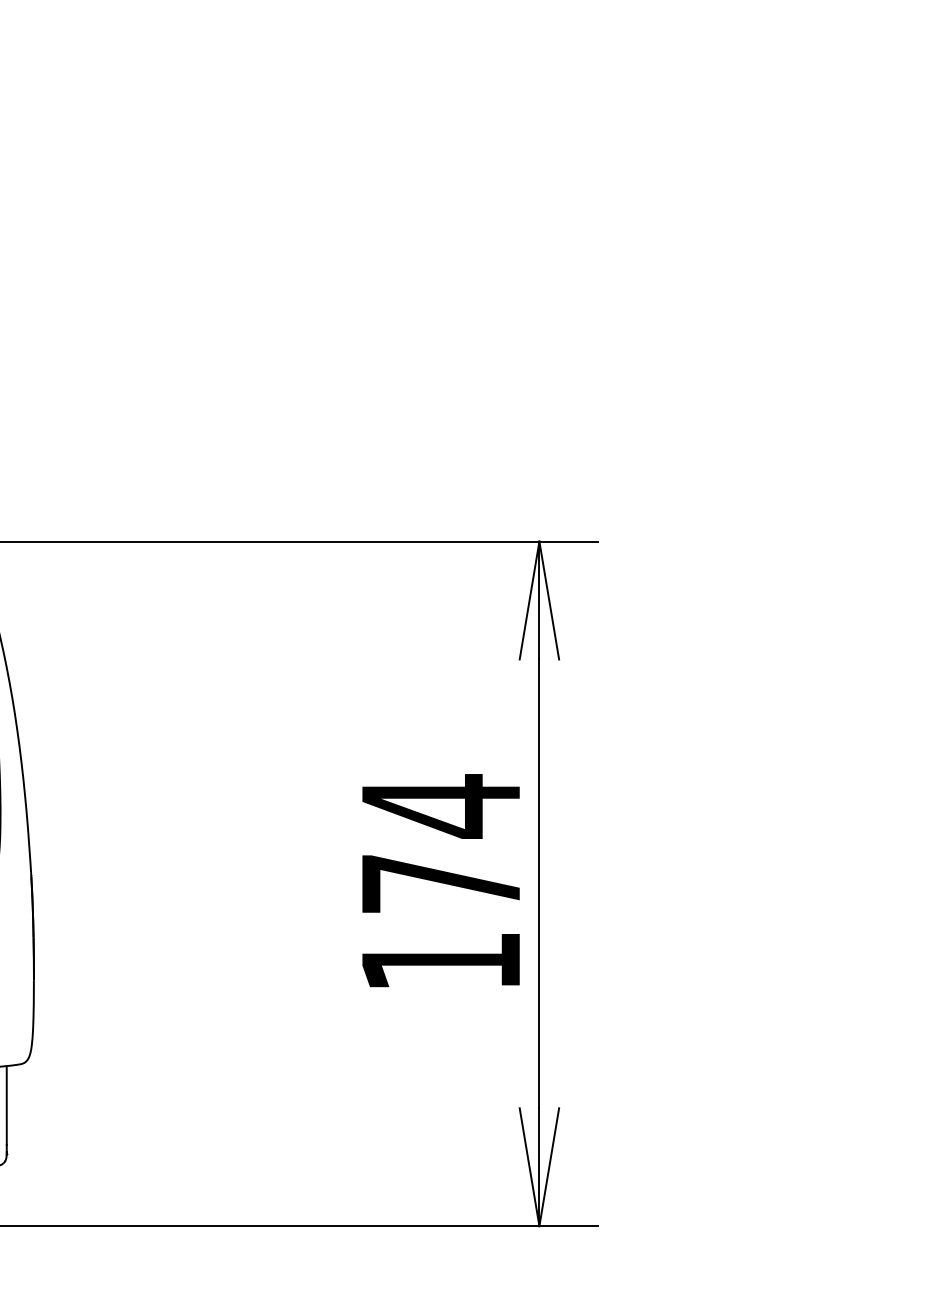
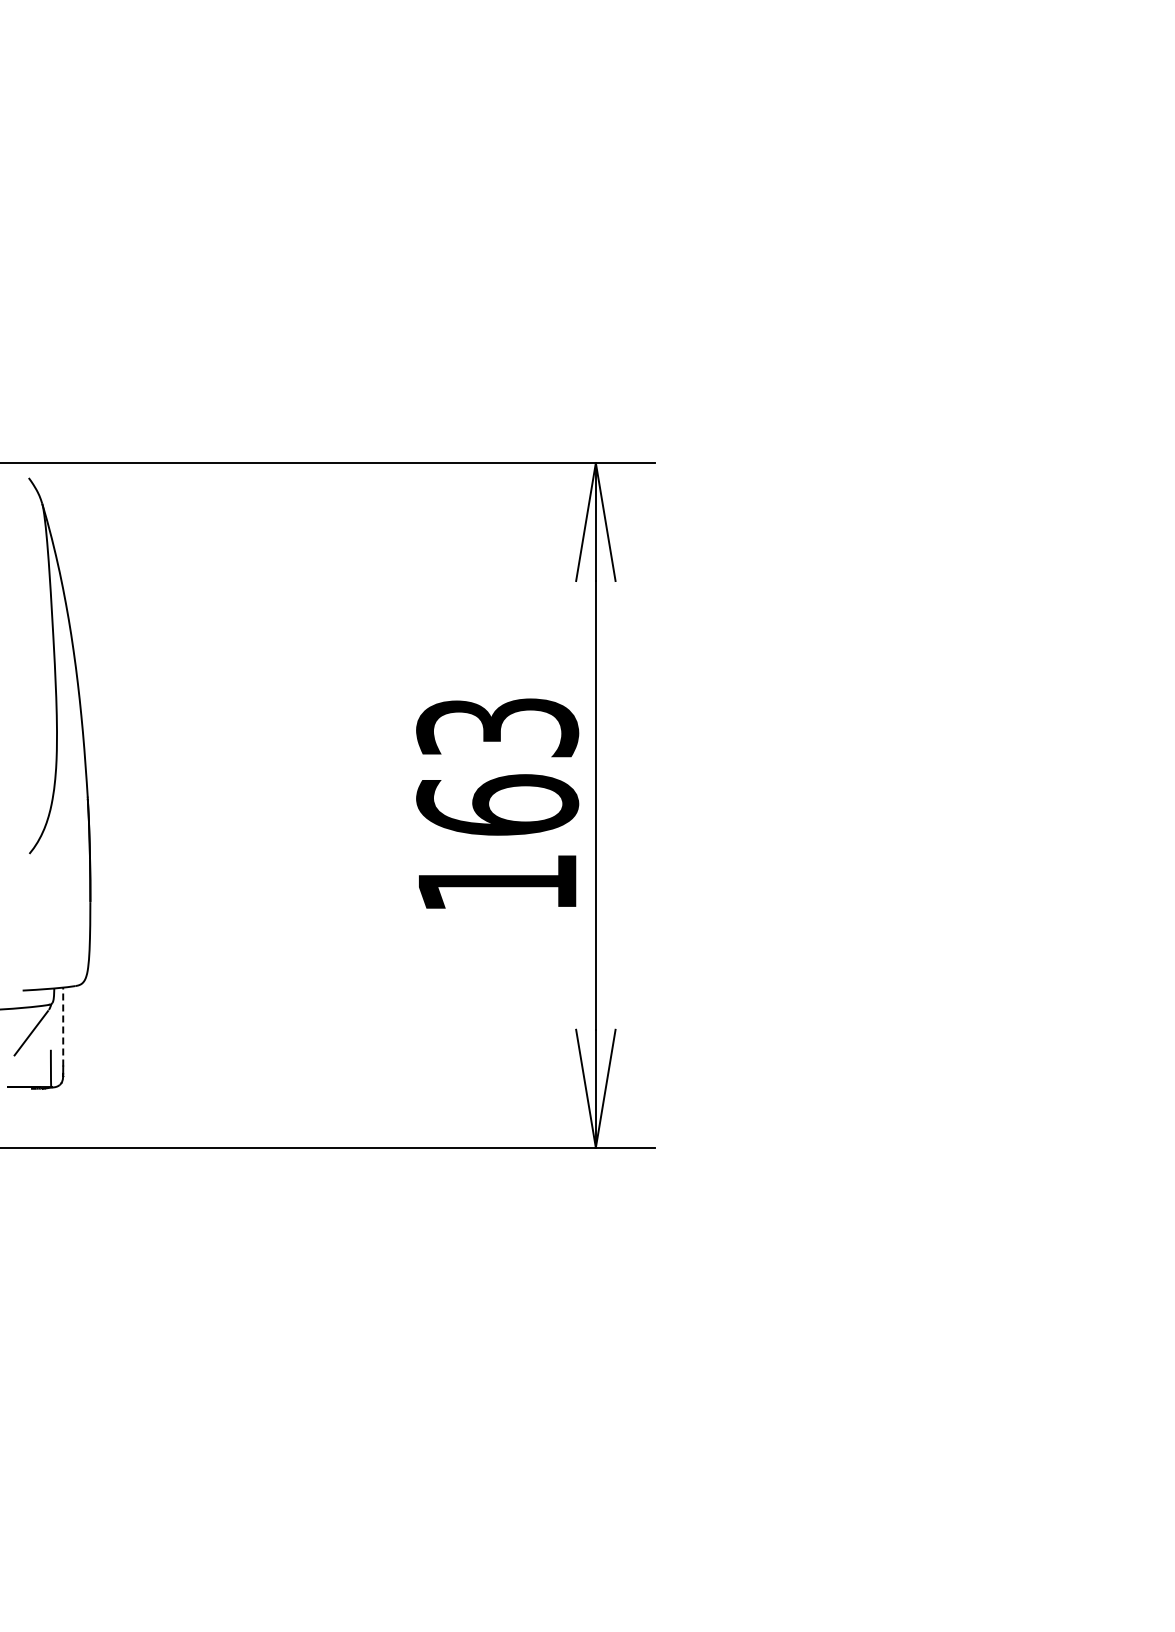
text: (441, 843) -> (497, 765), 174 -> 163
line: (7, 1104) -> (63, 1026), solid -> dashed

